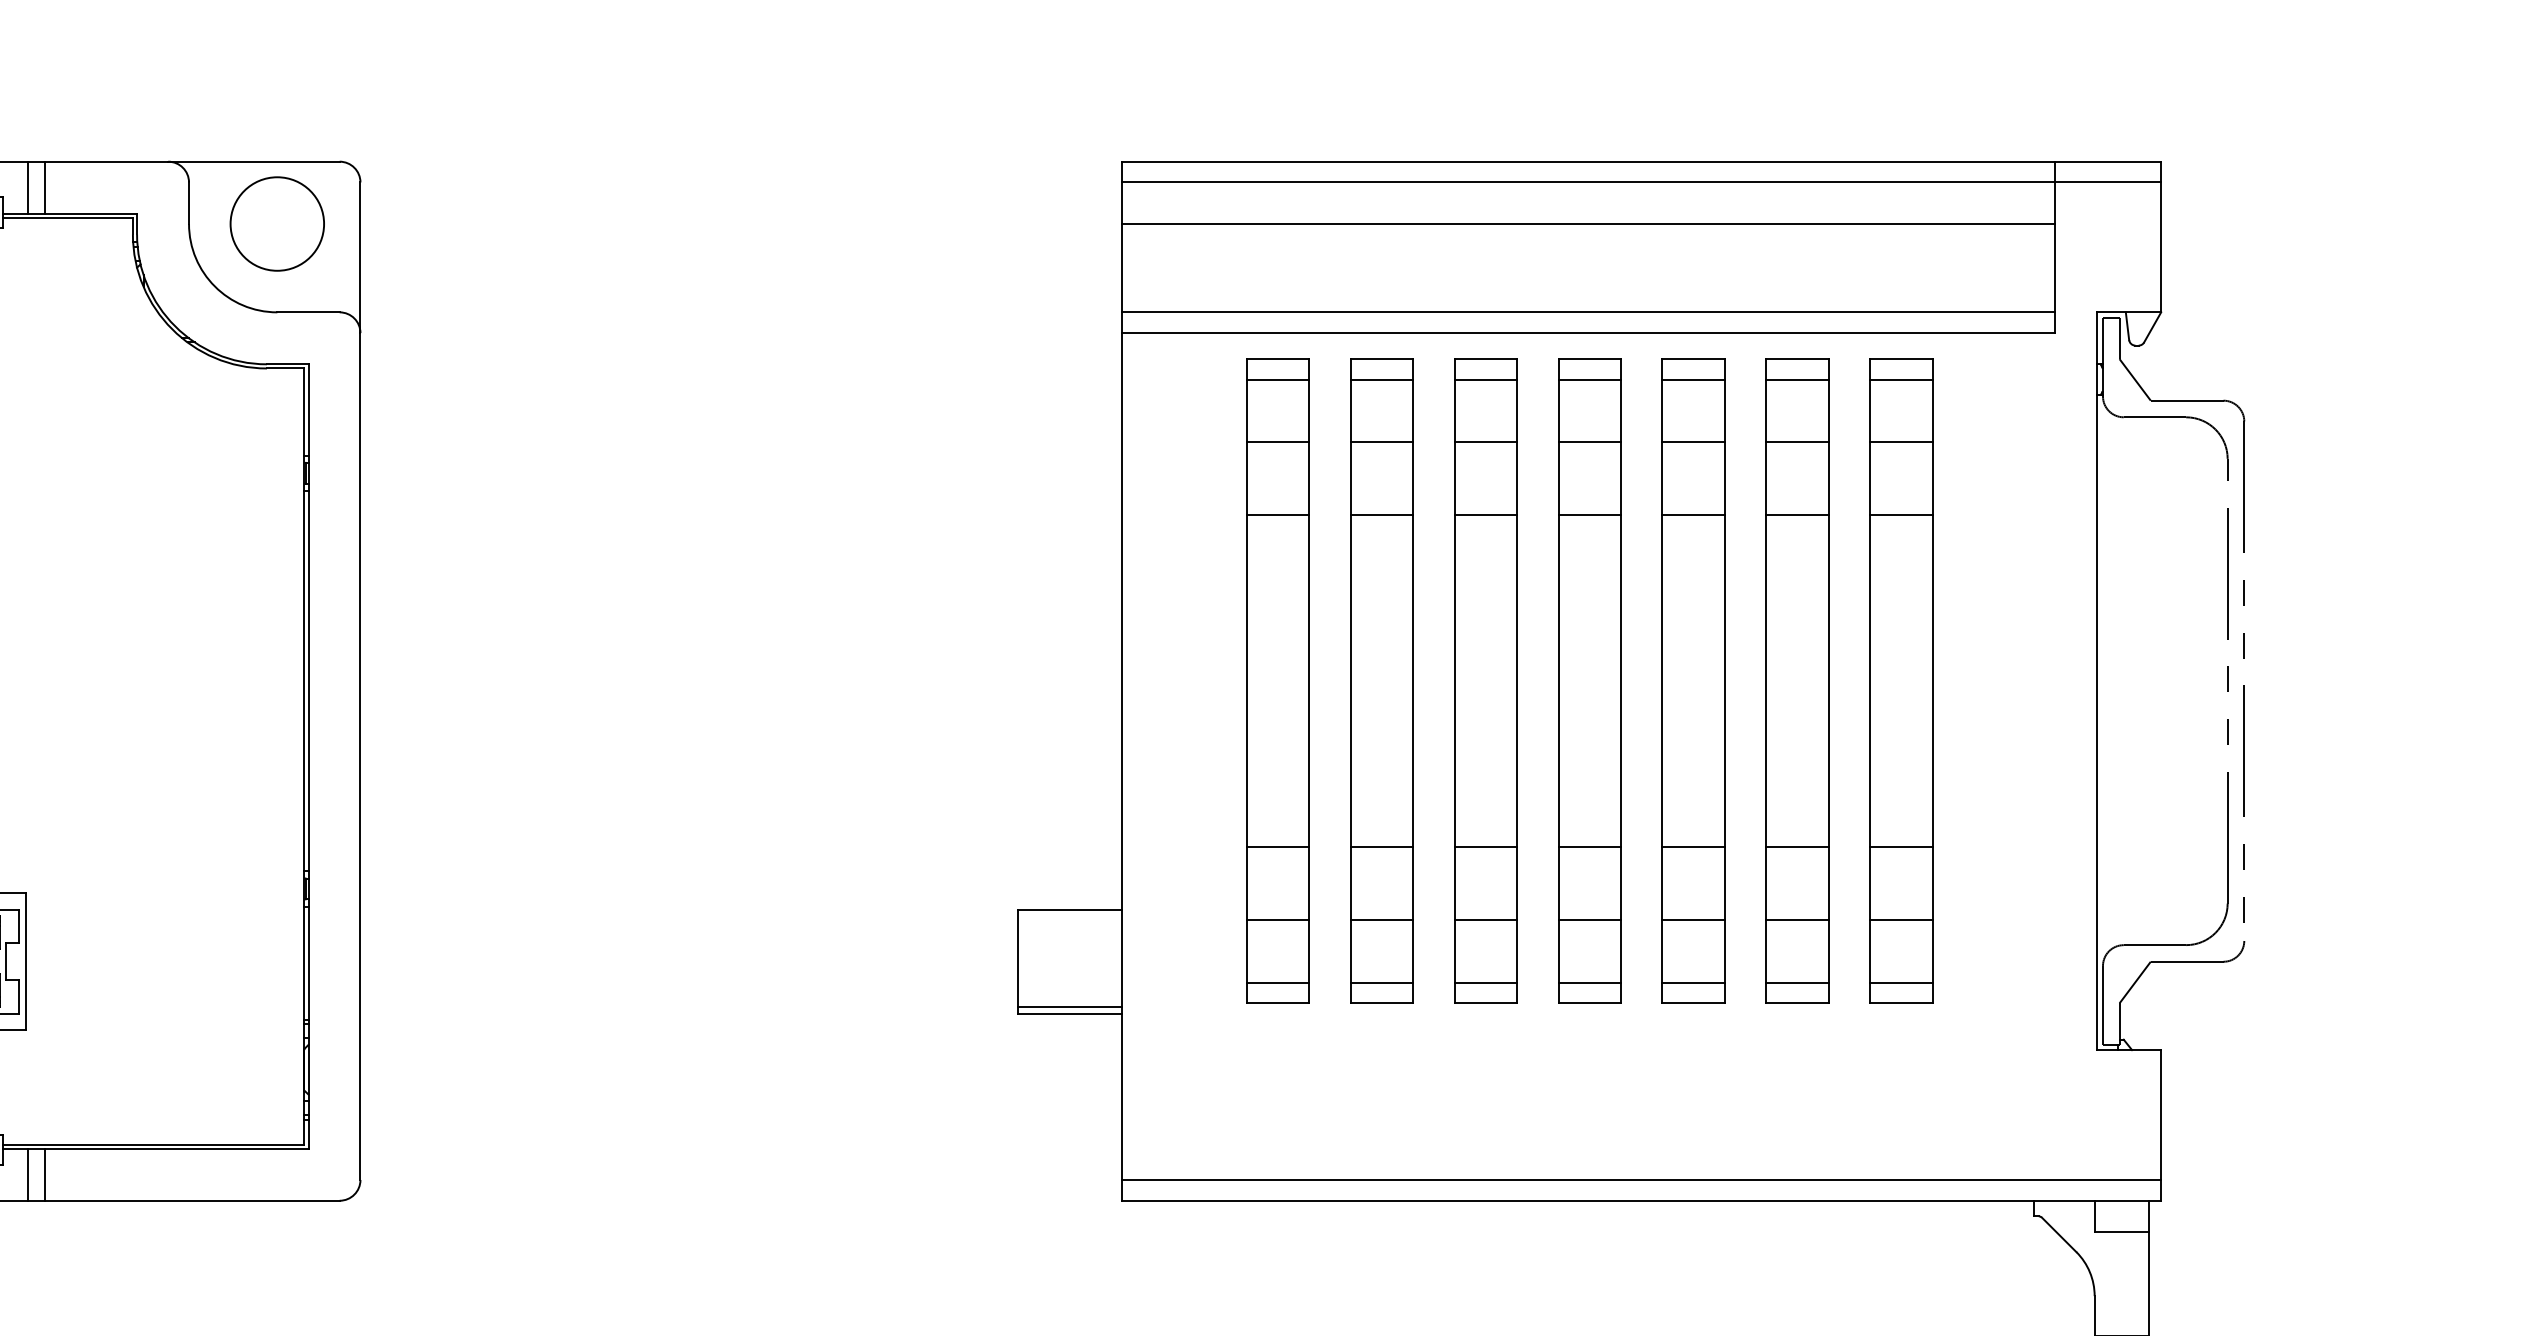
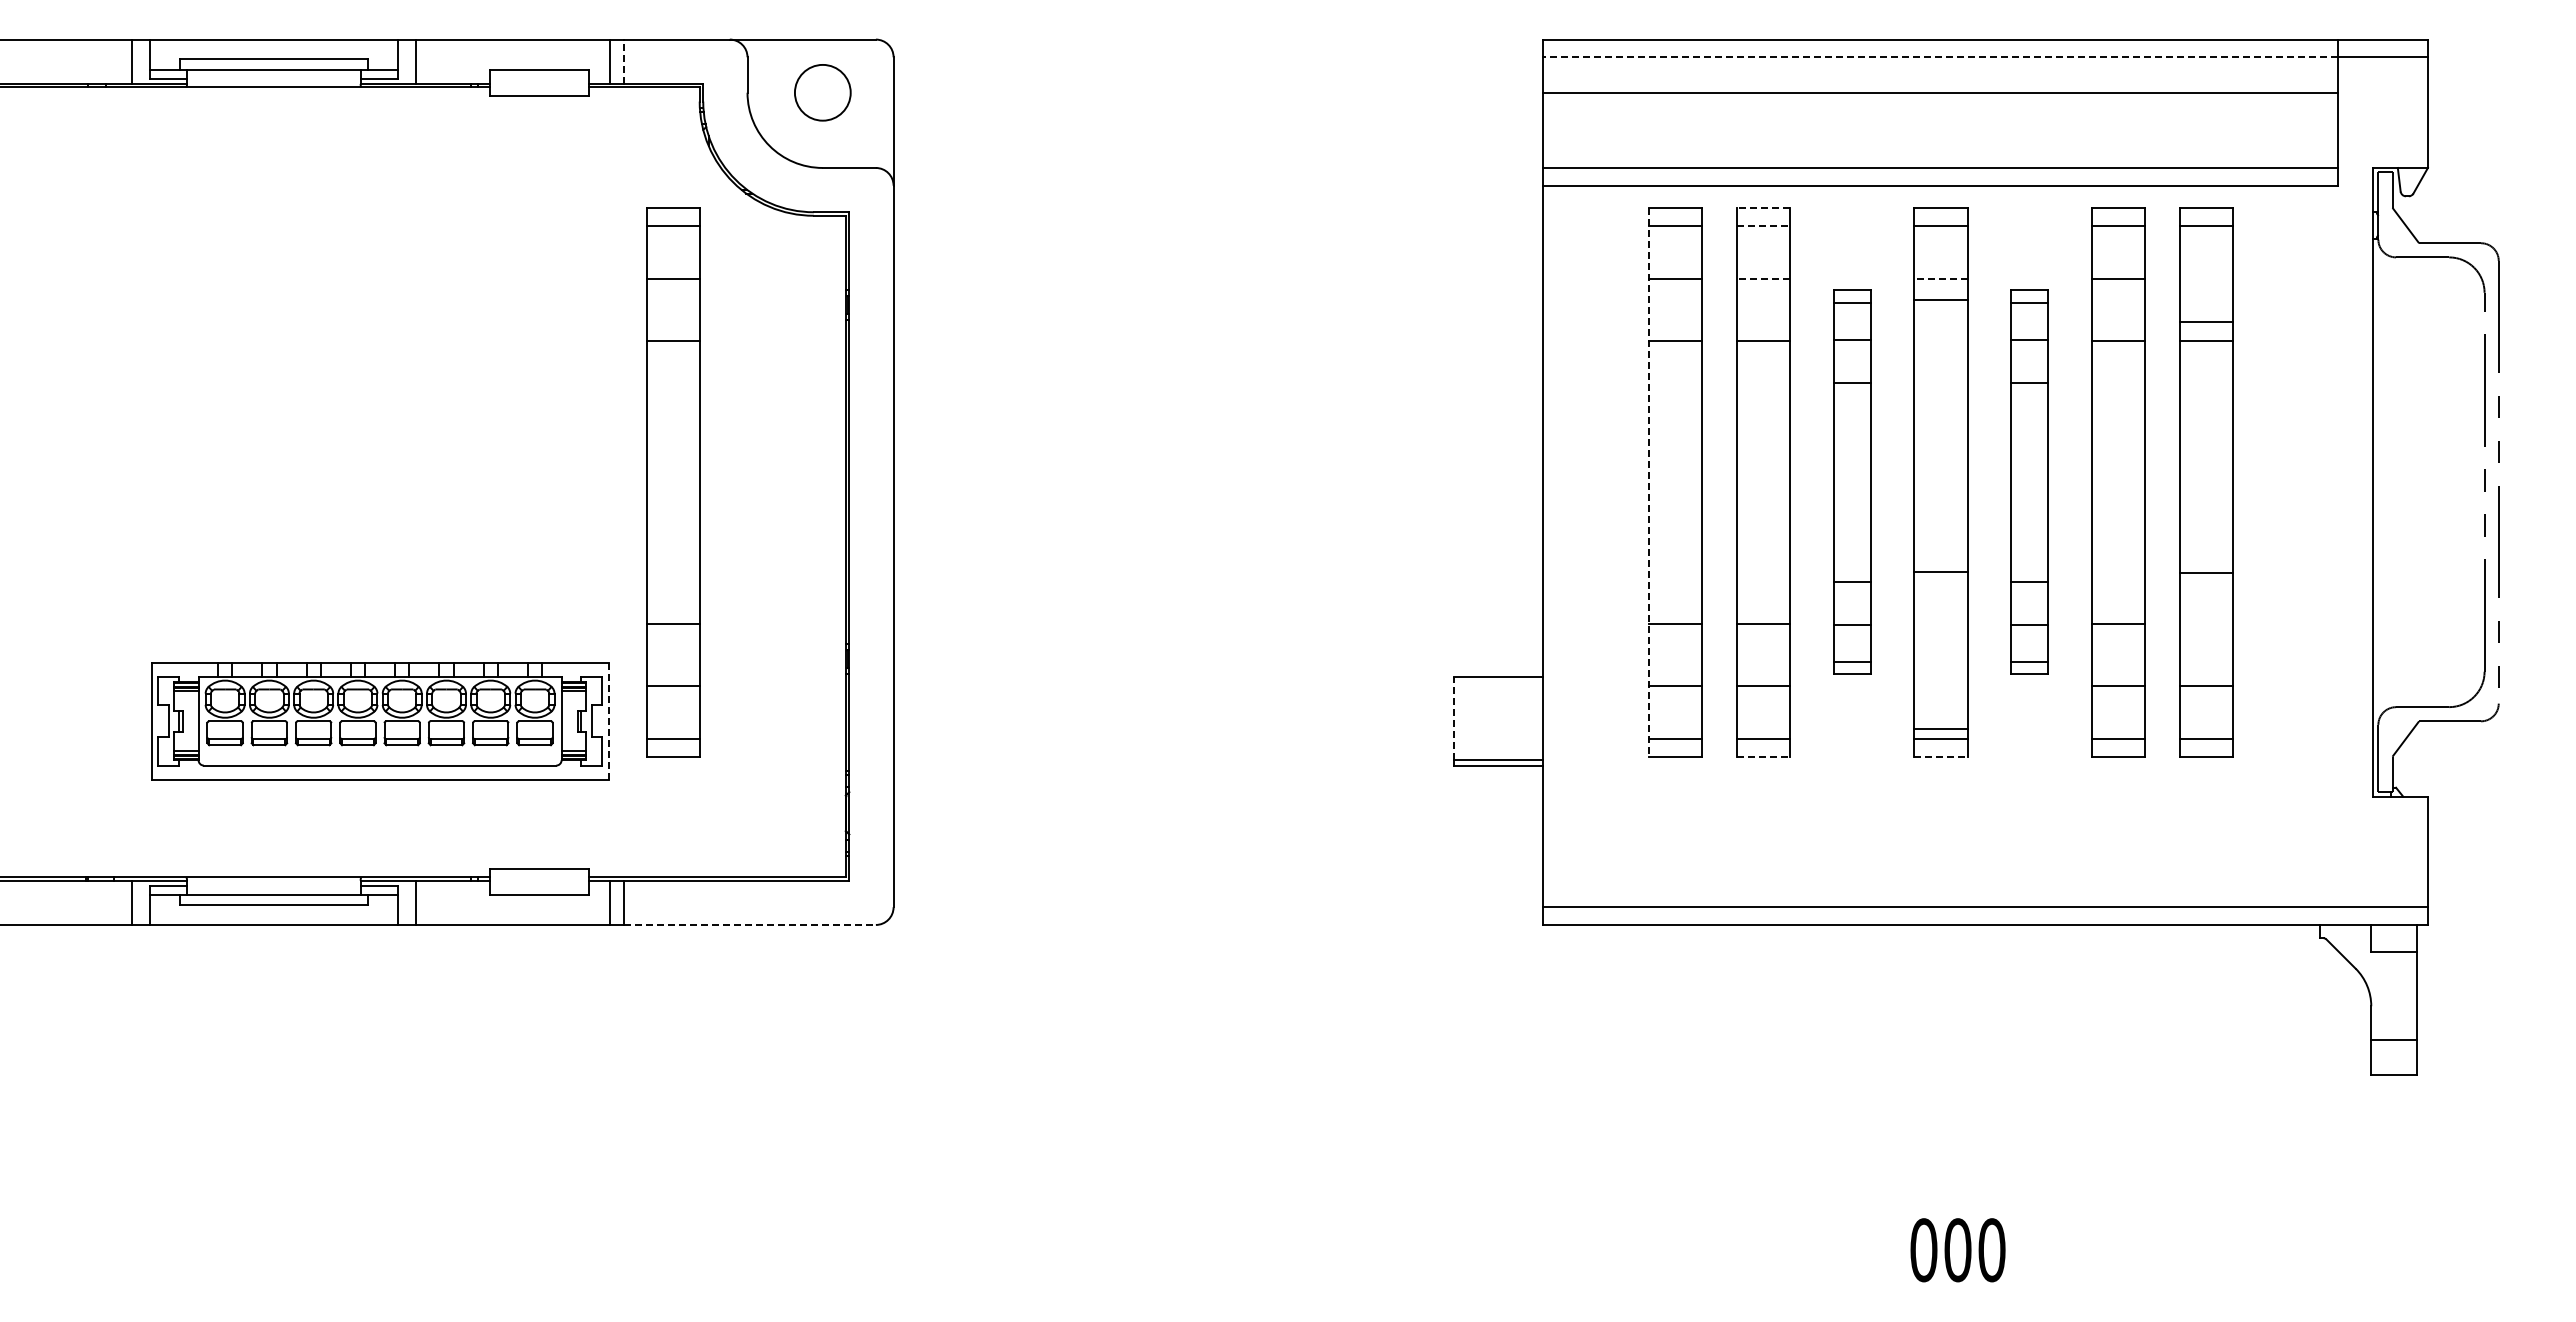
line: (1589, 182) -> (1940, 57), solid -> dashed
line: (44, 187) -> (624, 61), solid -> dashed
circle: (277, 223) -> (822, 92), size x0.7
line: (1381, 358) -> (1763, 207), solid -> dashed
line: (1381, 379) -> (1763, 225), solid -> dashed
line: (1381, 442) -> (1763, 278), solid -> dashed
line: (1589, 442) -> (1940, 278), solid -> dashed
line: (1901, 442) -> (2206, 321), moved
line: (1589, 514) -> (1940, 299), moved
part: (102, 681) -> (673, 482), added
line: (1246, 681) -> (1648, 482), solid -> dashed
part: (1485, 681) -> (1852, 482), size x0.7
part: (1693, 681) -> (2029, 482), size x0.7
line: (1589, 846) -> (1940, 571), moved
line: (1901, 846) -> (2206, 572), moved
line: (1589, 919) -> (1940, 728), moved
line: (1018, 958) -> (1454, 718), solid -> dashed
line: (25, 960) -> (608, 720), solid -> dashed
line: (1381, 1003) -> (1763, 756), solid -> dashed
line: (1589, 1003) -> (1940, 756), solid -> dashed
line: (192, 1200) -> (750, 924), solid -> dashed

